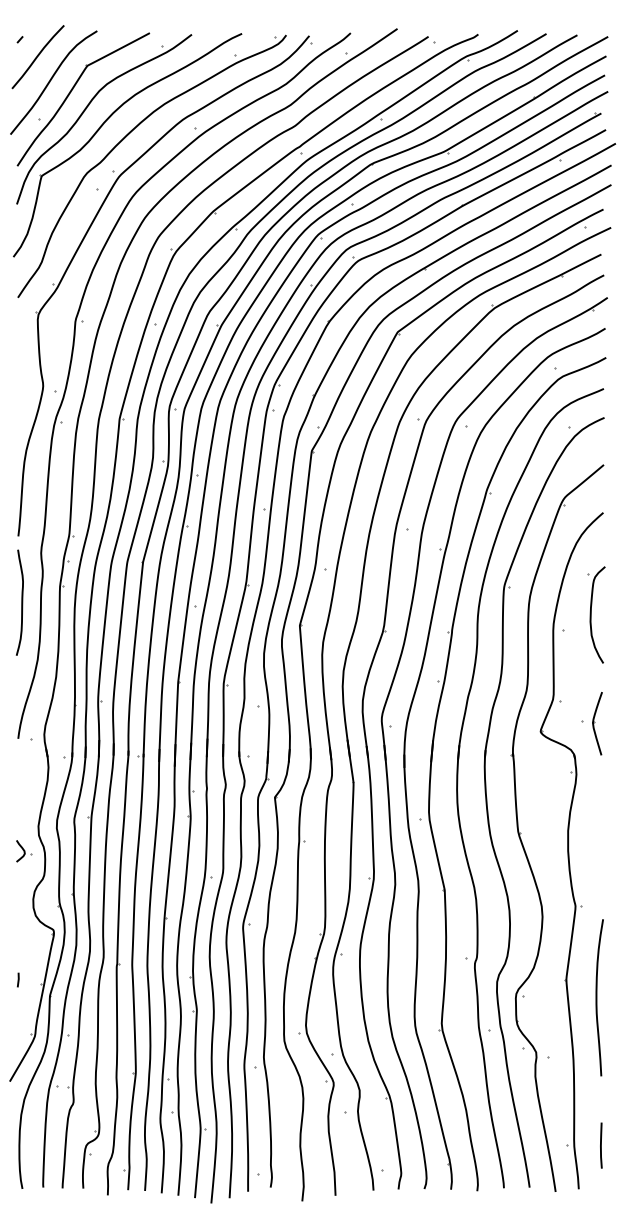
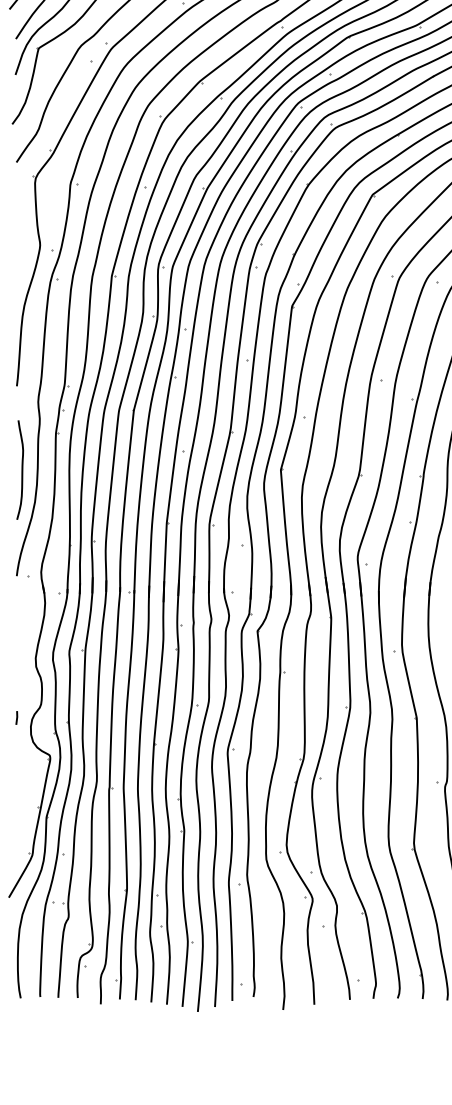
curve: (21, 602) -> (21, 469), moved
part: (24, 851) -> (22, 681), removed
line: (18, 979) -> (17, 717), moved

